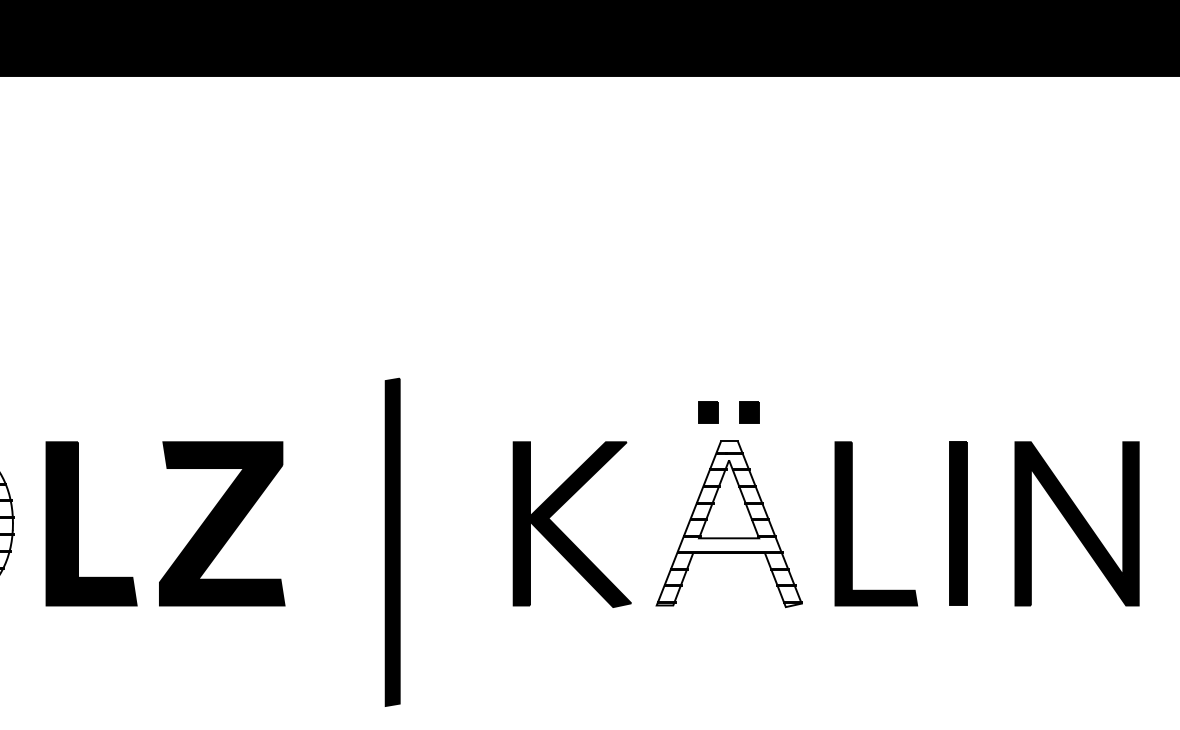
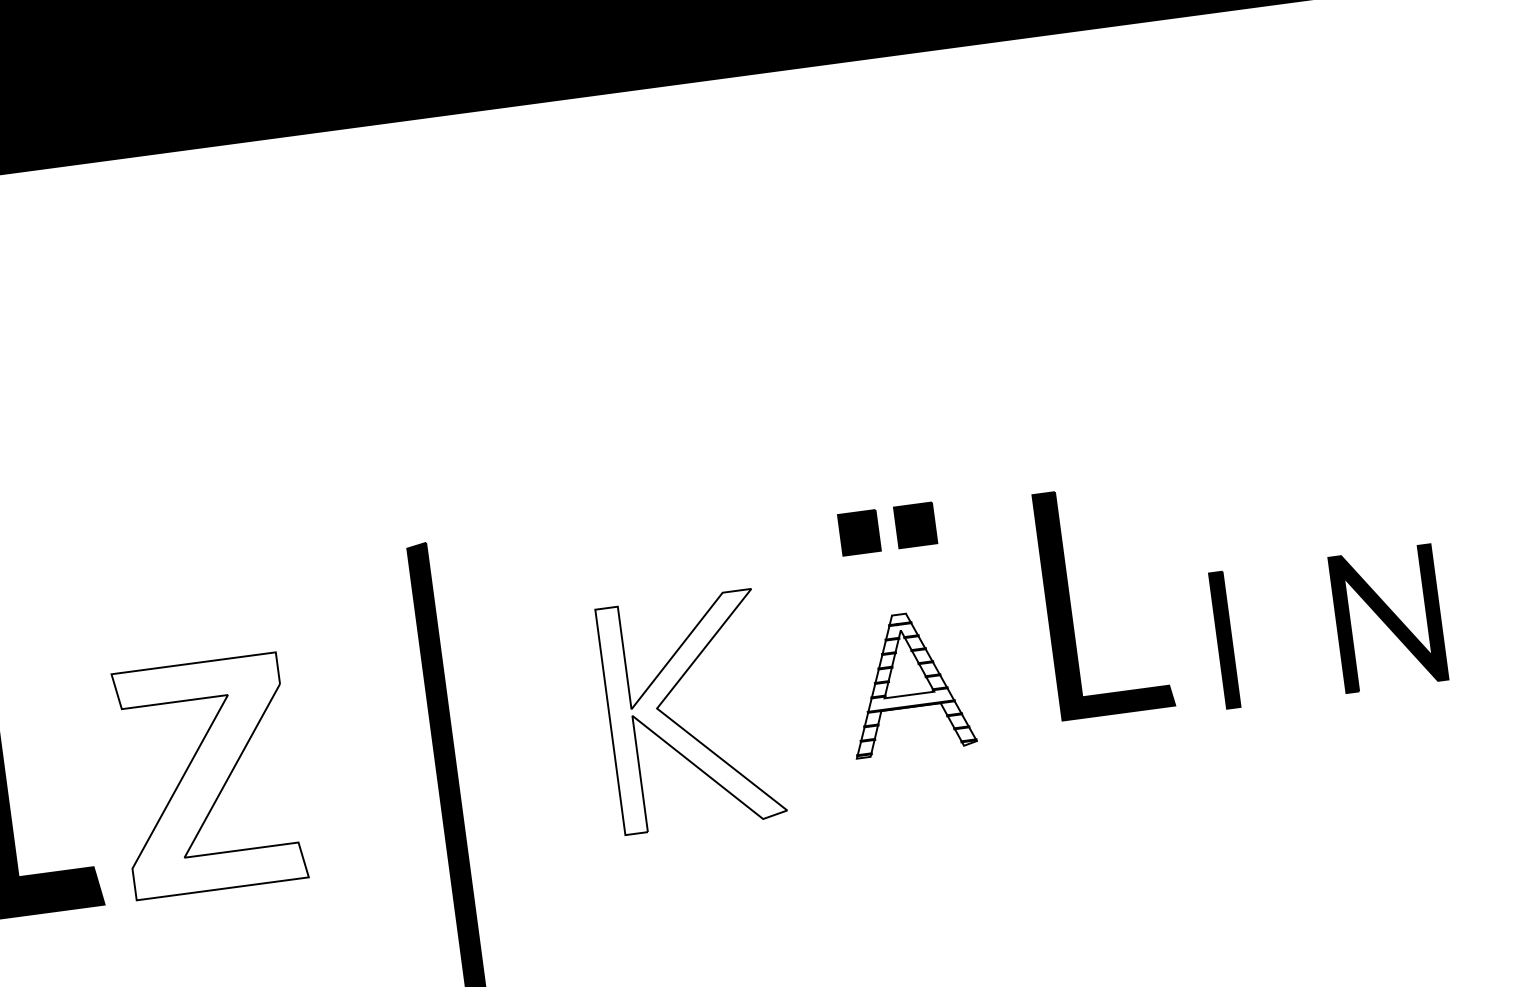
part: (708, 412) -> (858, 532), size x1.4
part: (749, 412) -> (915, 525), size x1.4
fill: (221, 523) -> (206, 775), removed
part: (852, 523) -> (1070, 604), moved
part: (958, 523) -> (1224, 639), size x0.6
part: (1076, 523) -> (1387, 618), size x0.6
fill: (572, 524) -> (691, 712), removed
part: (728, 524) -> (907, 683), size x0.6

